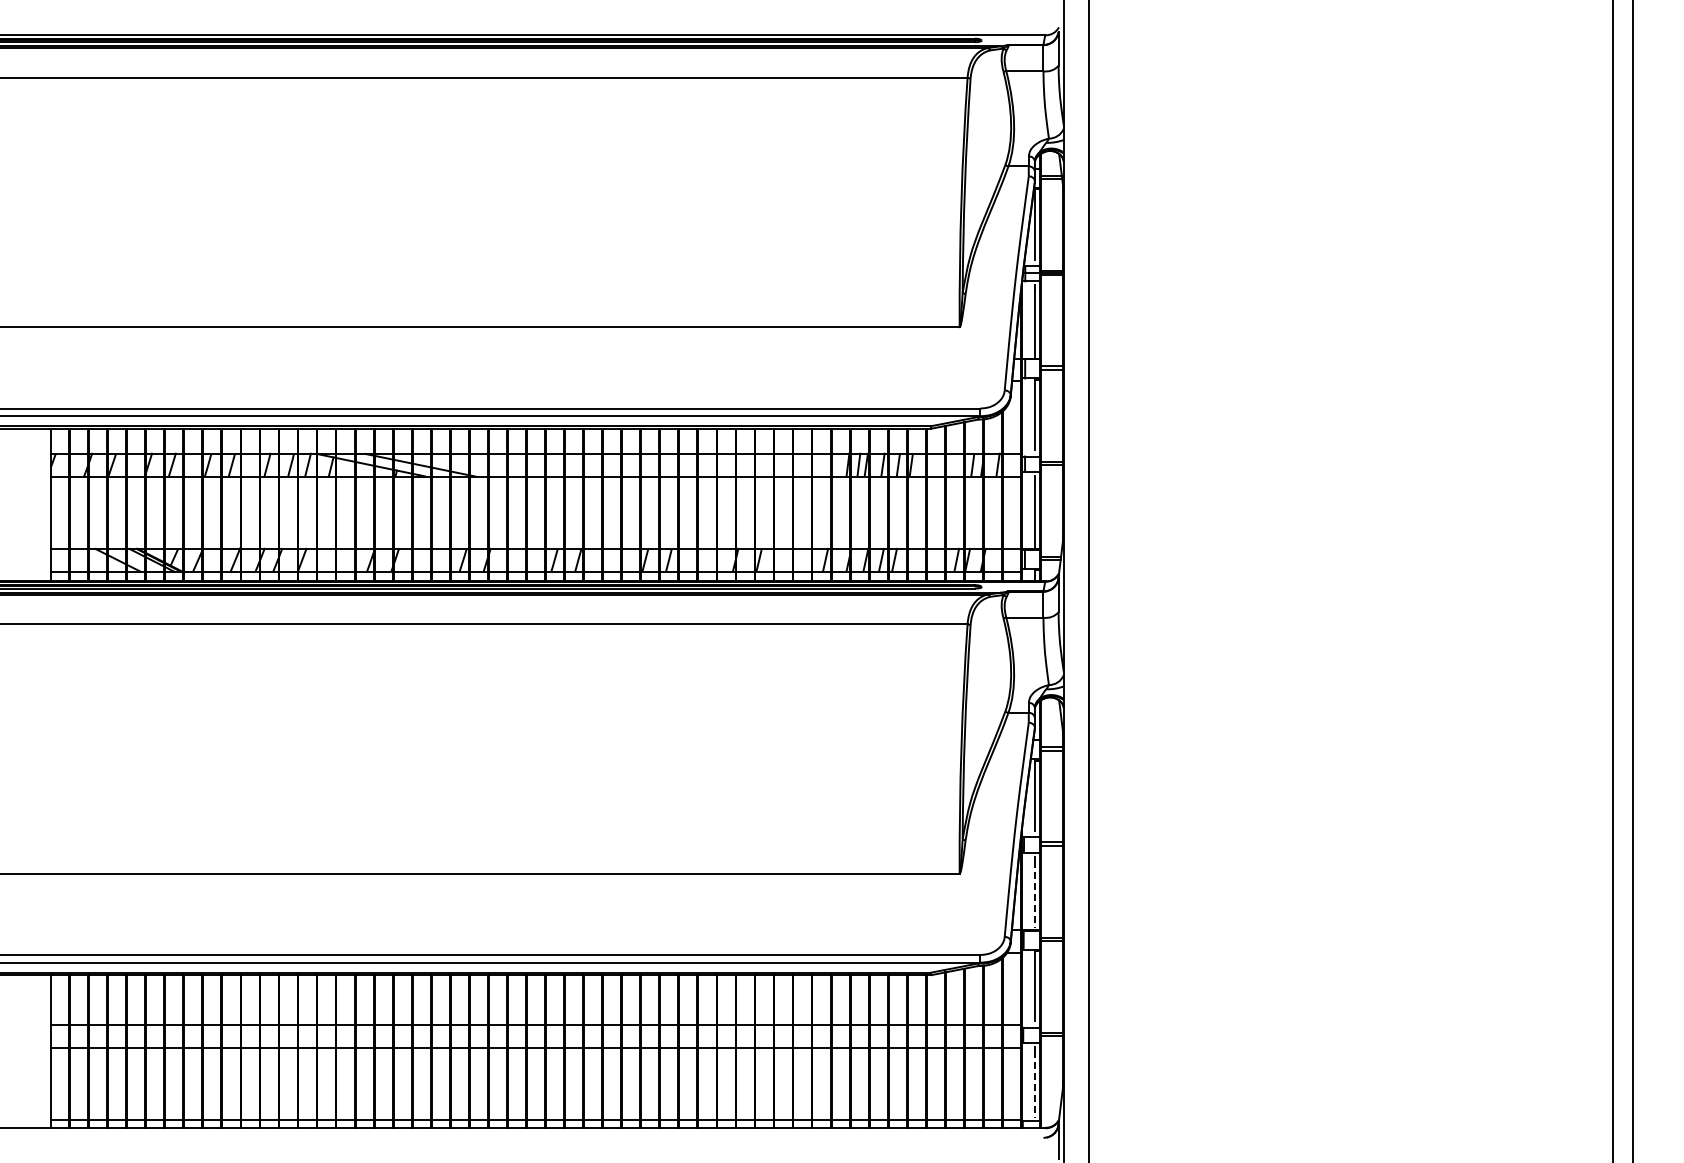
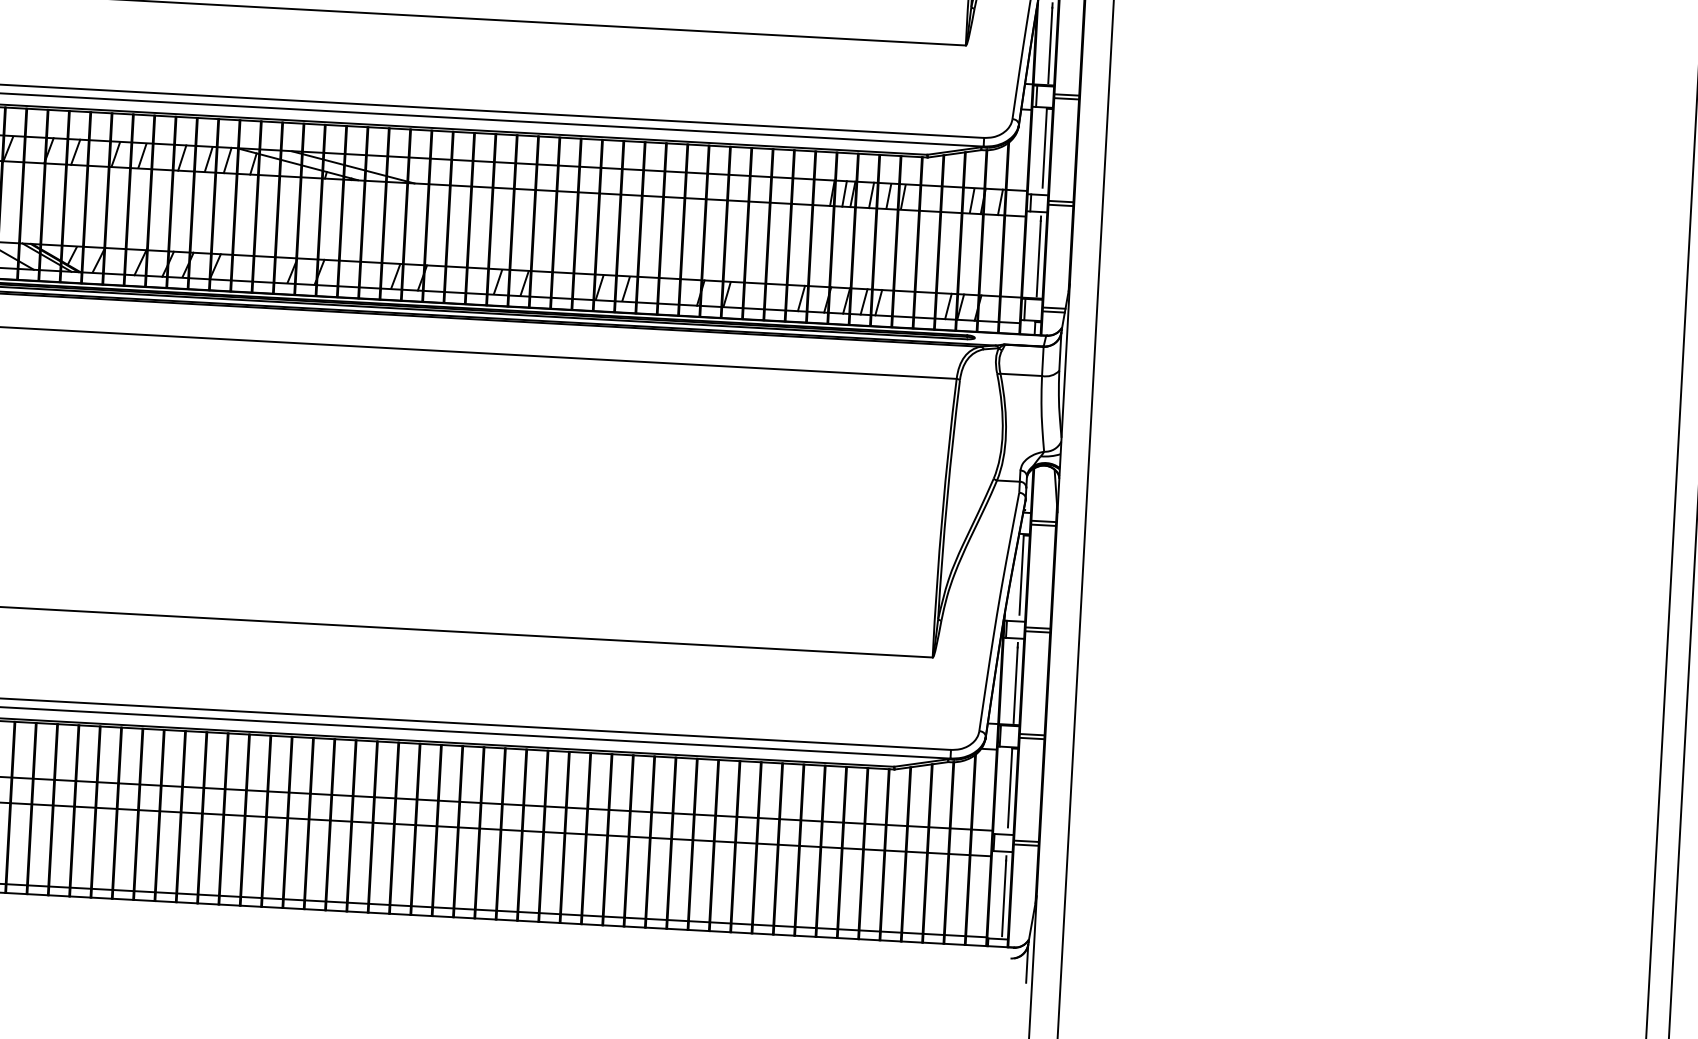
line: (1034, 894) -> (1015, 685), dashed -> solid
line: (1034, 1084) -> (1003, 898), dashed -> solid

